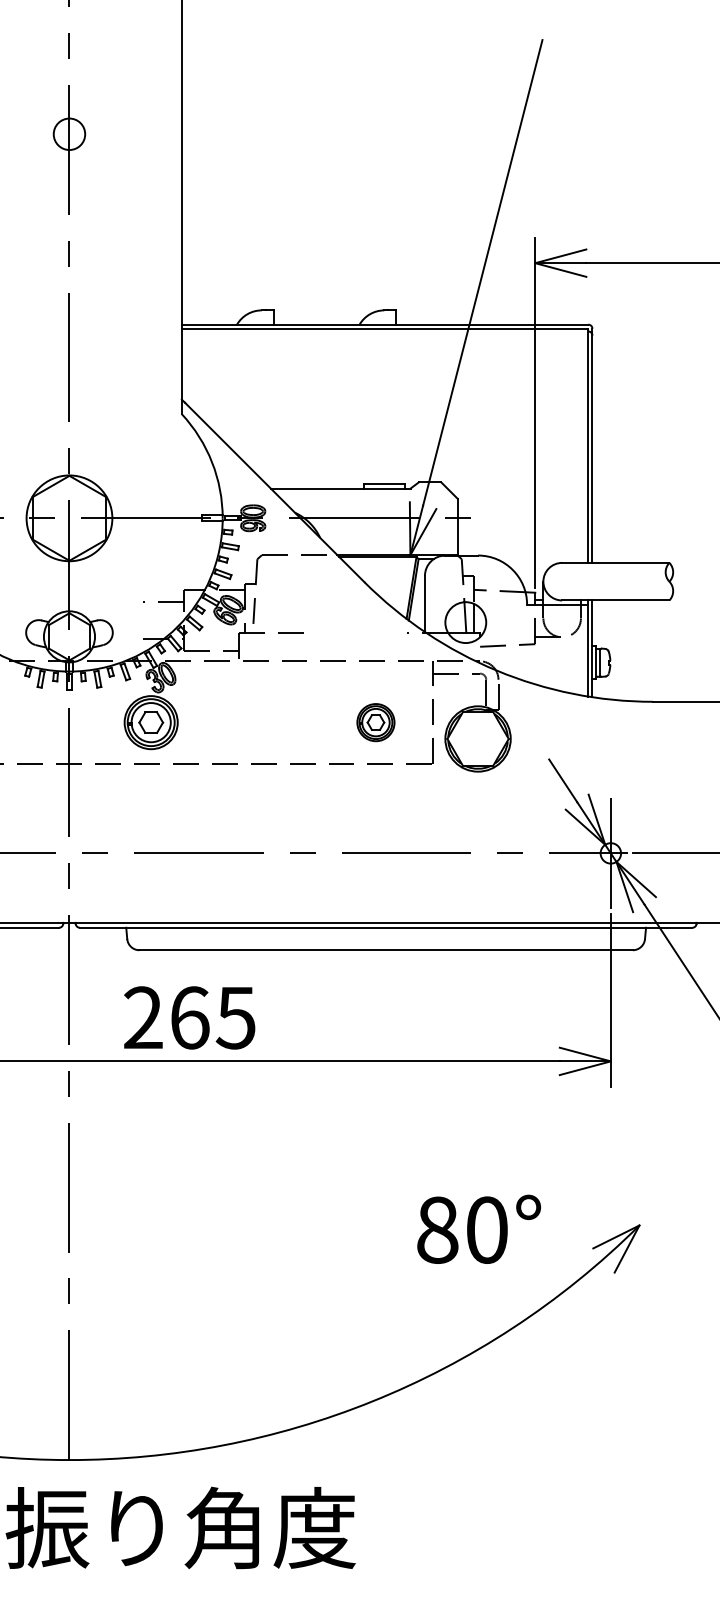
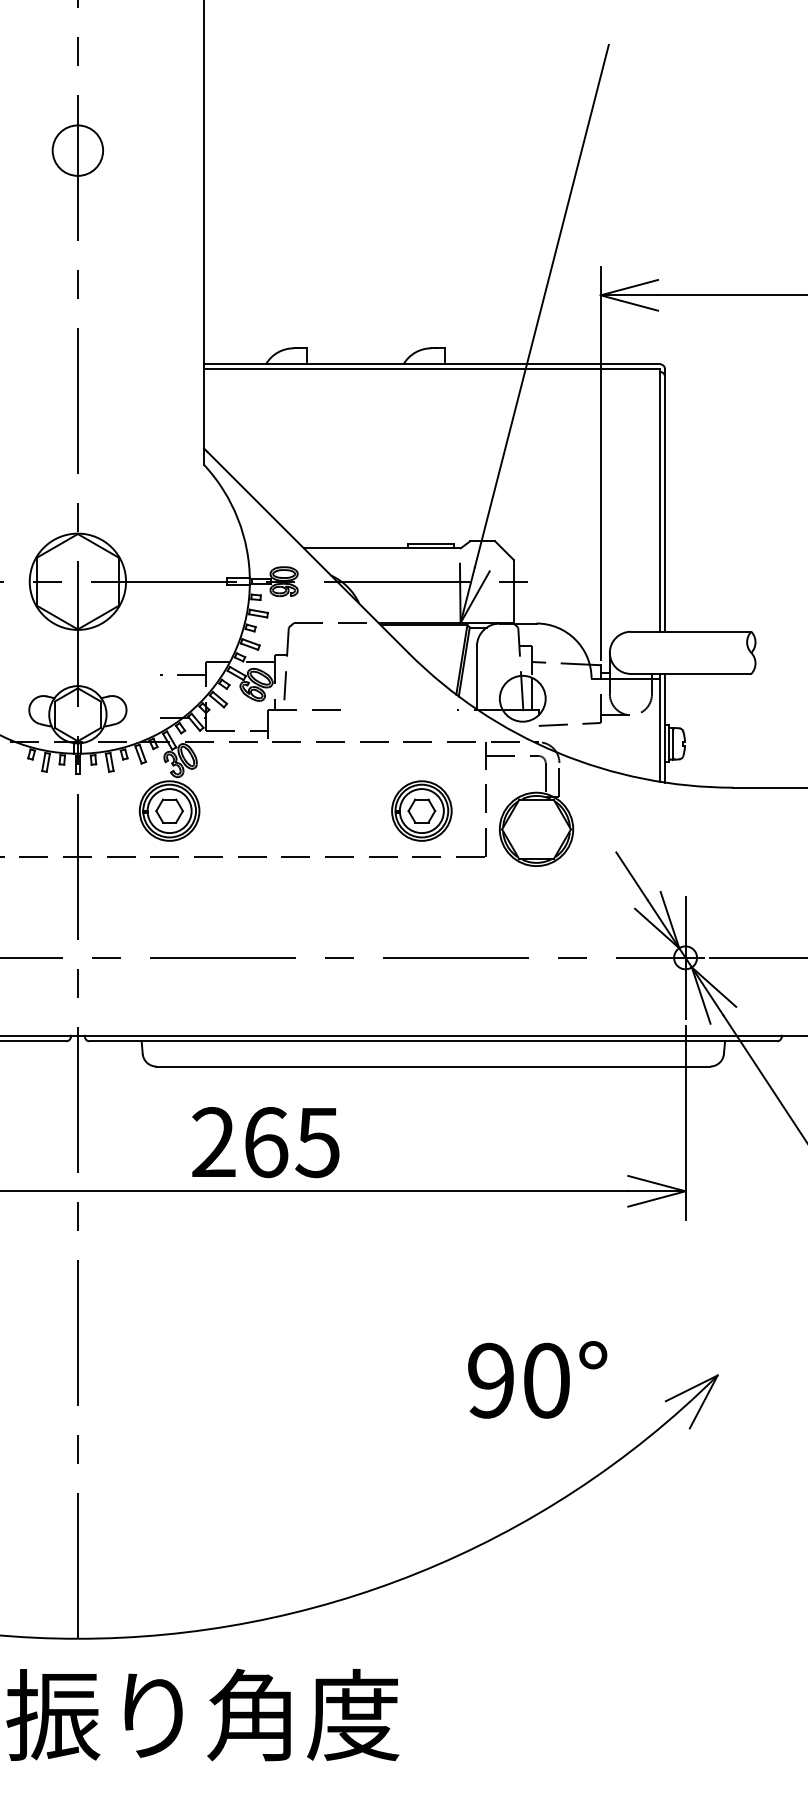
circle: (69, 134) -> (77, 150), size x1.43
part: (375, 722) -> (421, 810), size x1.43
text: (189, 1017) -> (265, 1142), moved
text: (437, 1229) -> (491, 1380), 80° -> 90°

